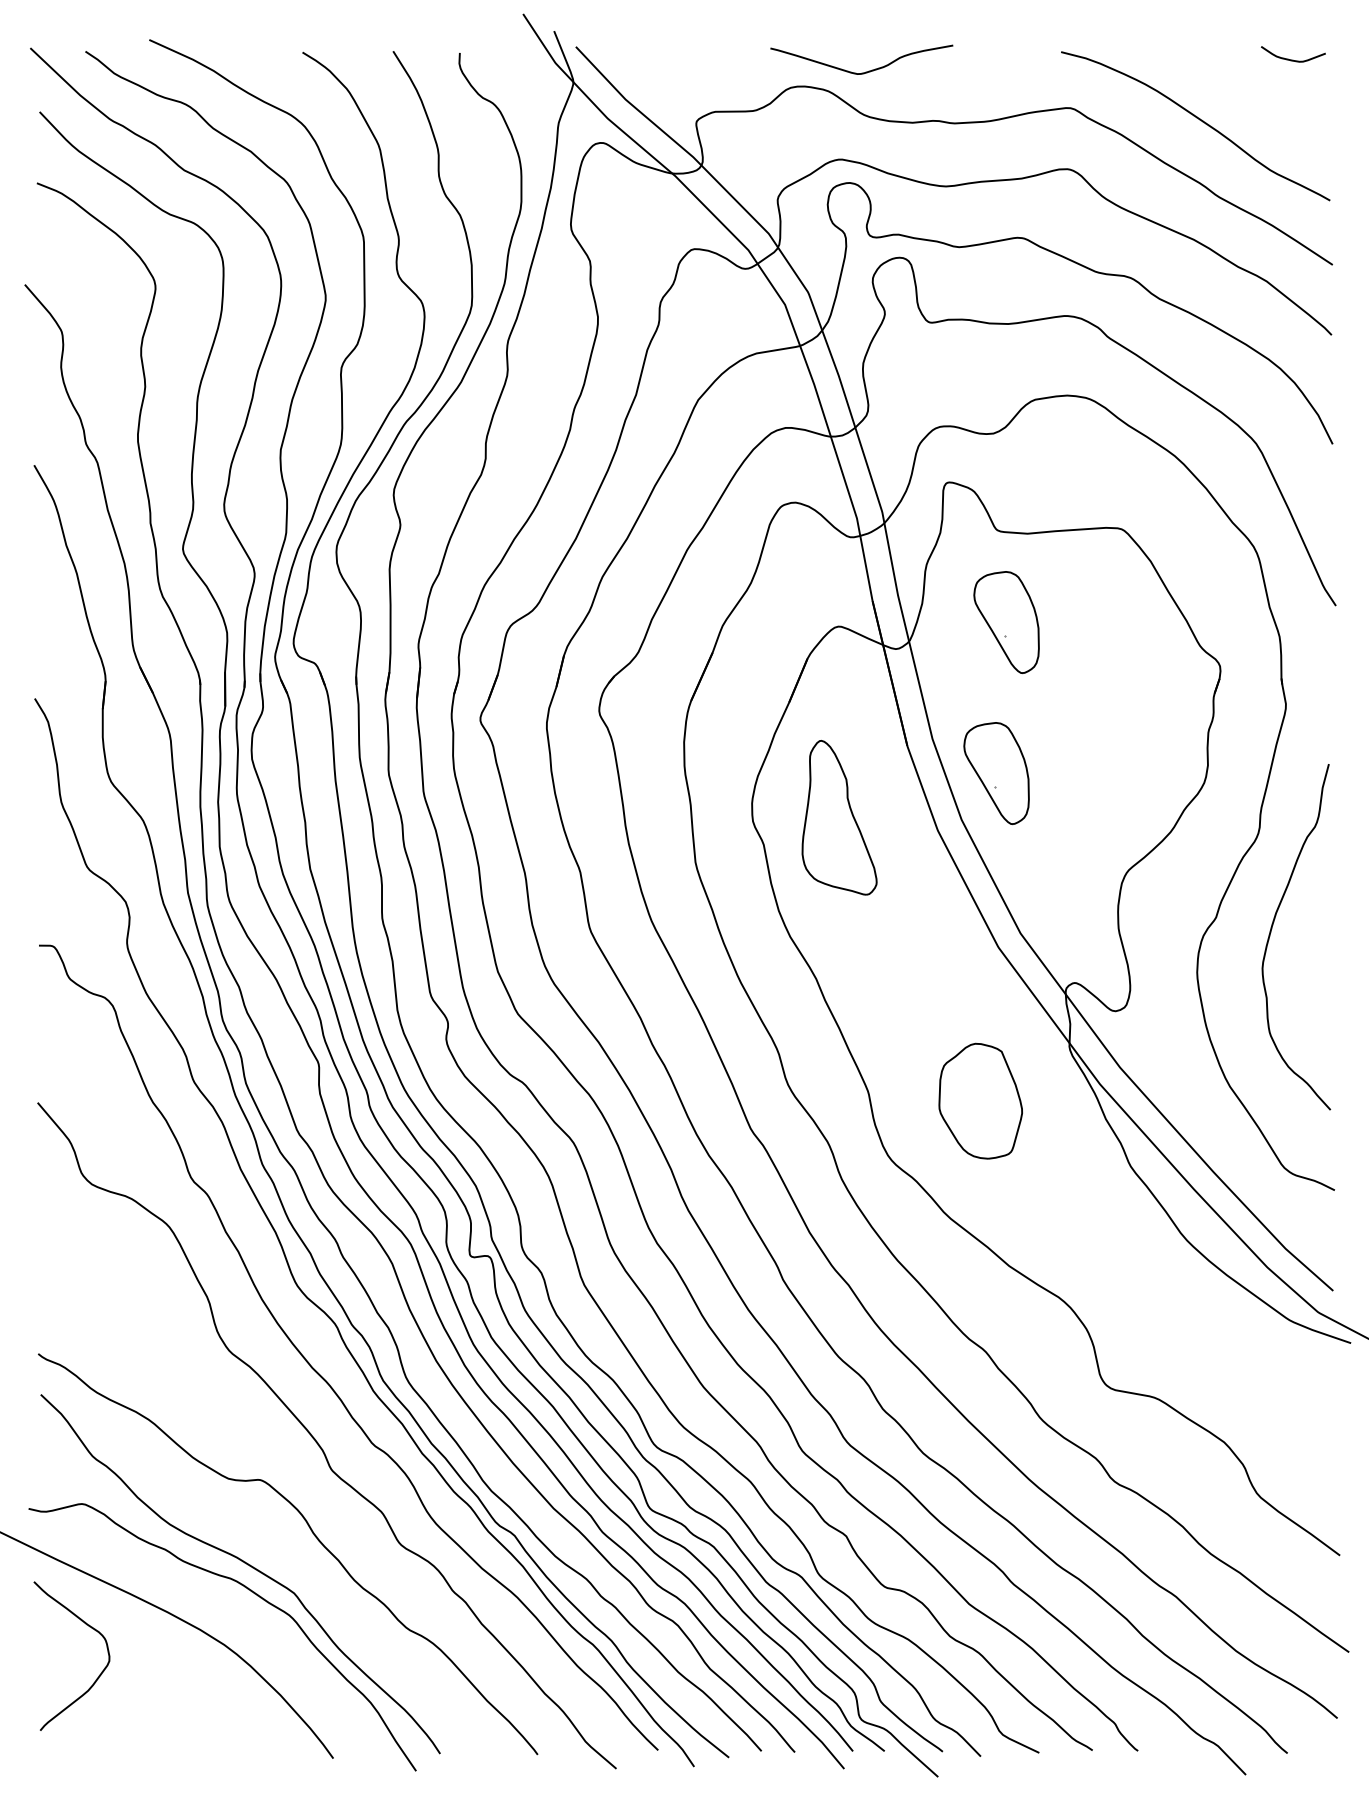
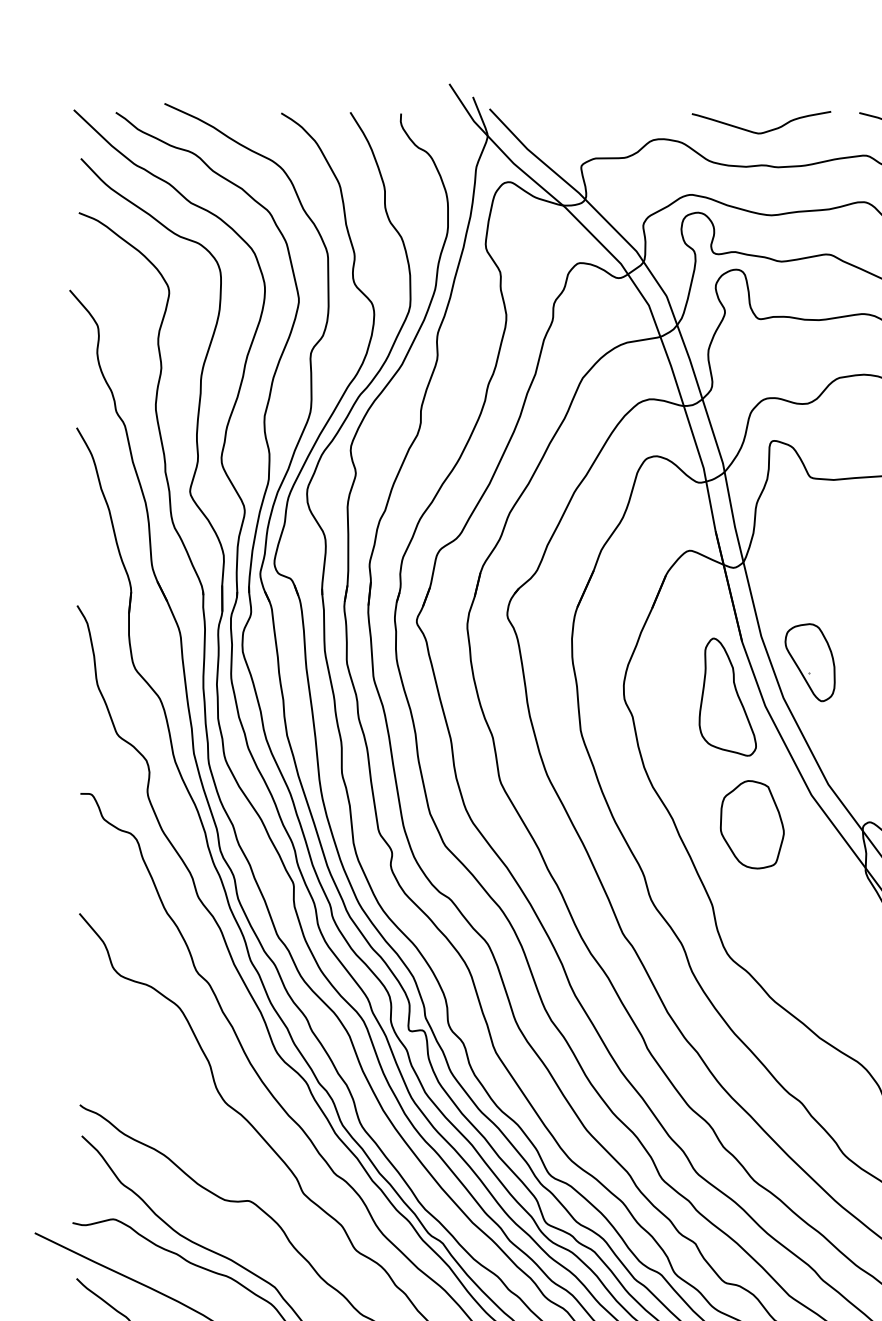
curve: (865, 71) -> (764, 131), moved
part: (1006, 622) -> (817, 547), removed
part: (839, 817) -> (727, 696), moved
part: (980, 1100) -> (752, 824), moved

